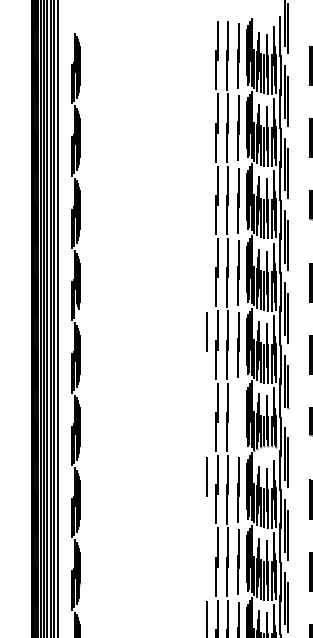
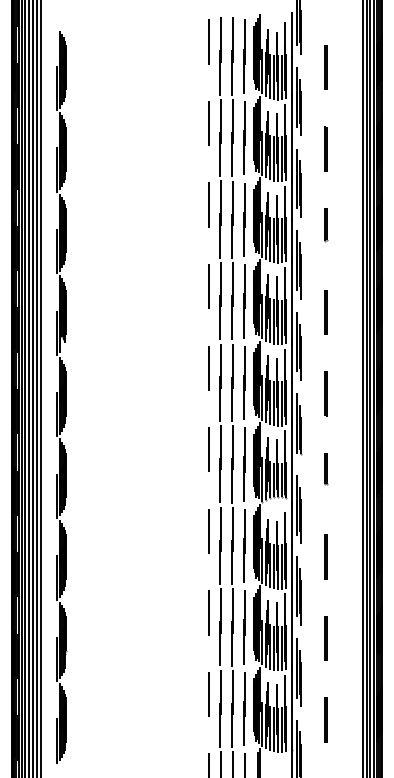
line: (207, 42) -> (209, 41), added
line: (207, 115) -> (209, 123), added
line: (206, 187) -> (208, 204), added
line: (207, 259) -> (209, 286), added
line: (207, 404) -> (209, 449), added
line: (238, 417) -> (244, 464), added
line: (207, 548) -> (209, 612), added

